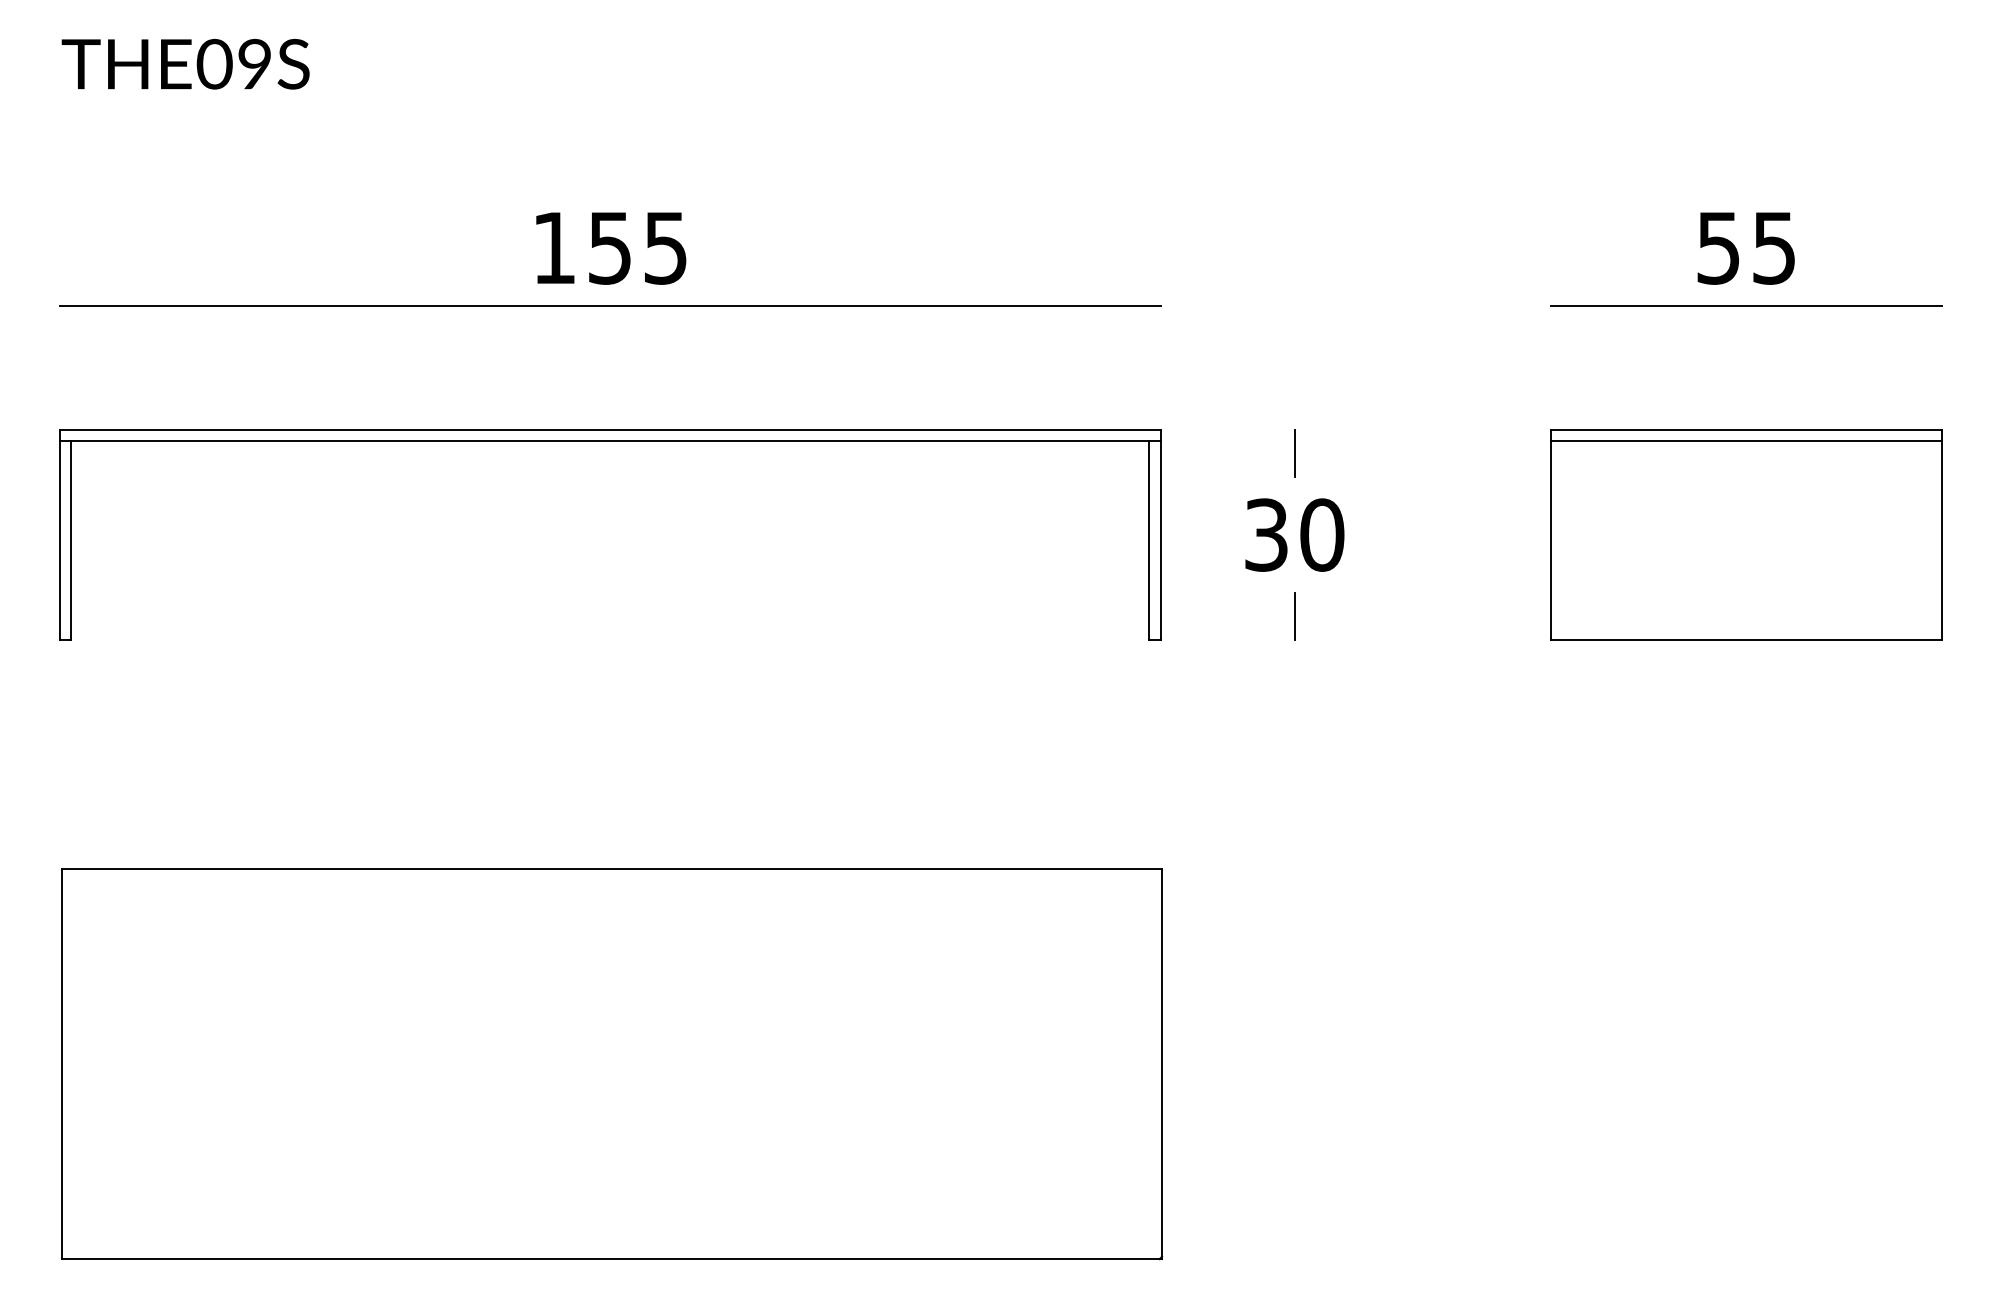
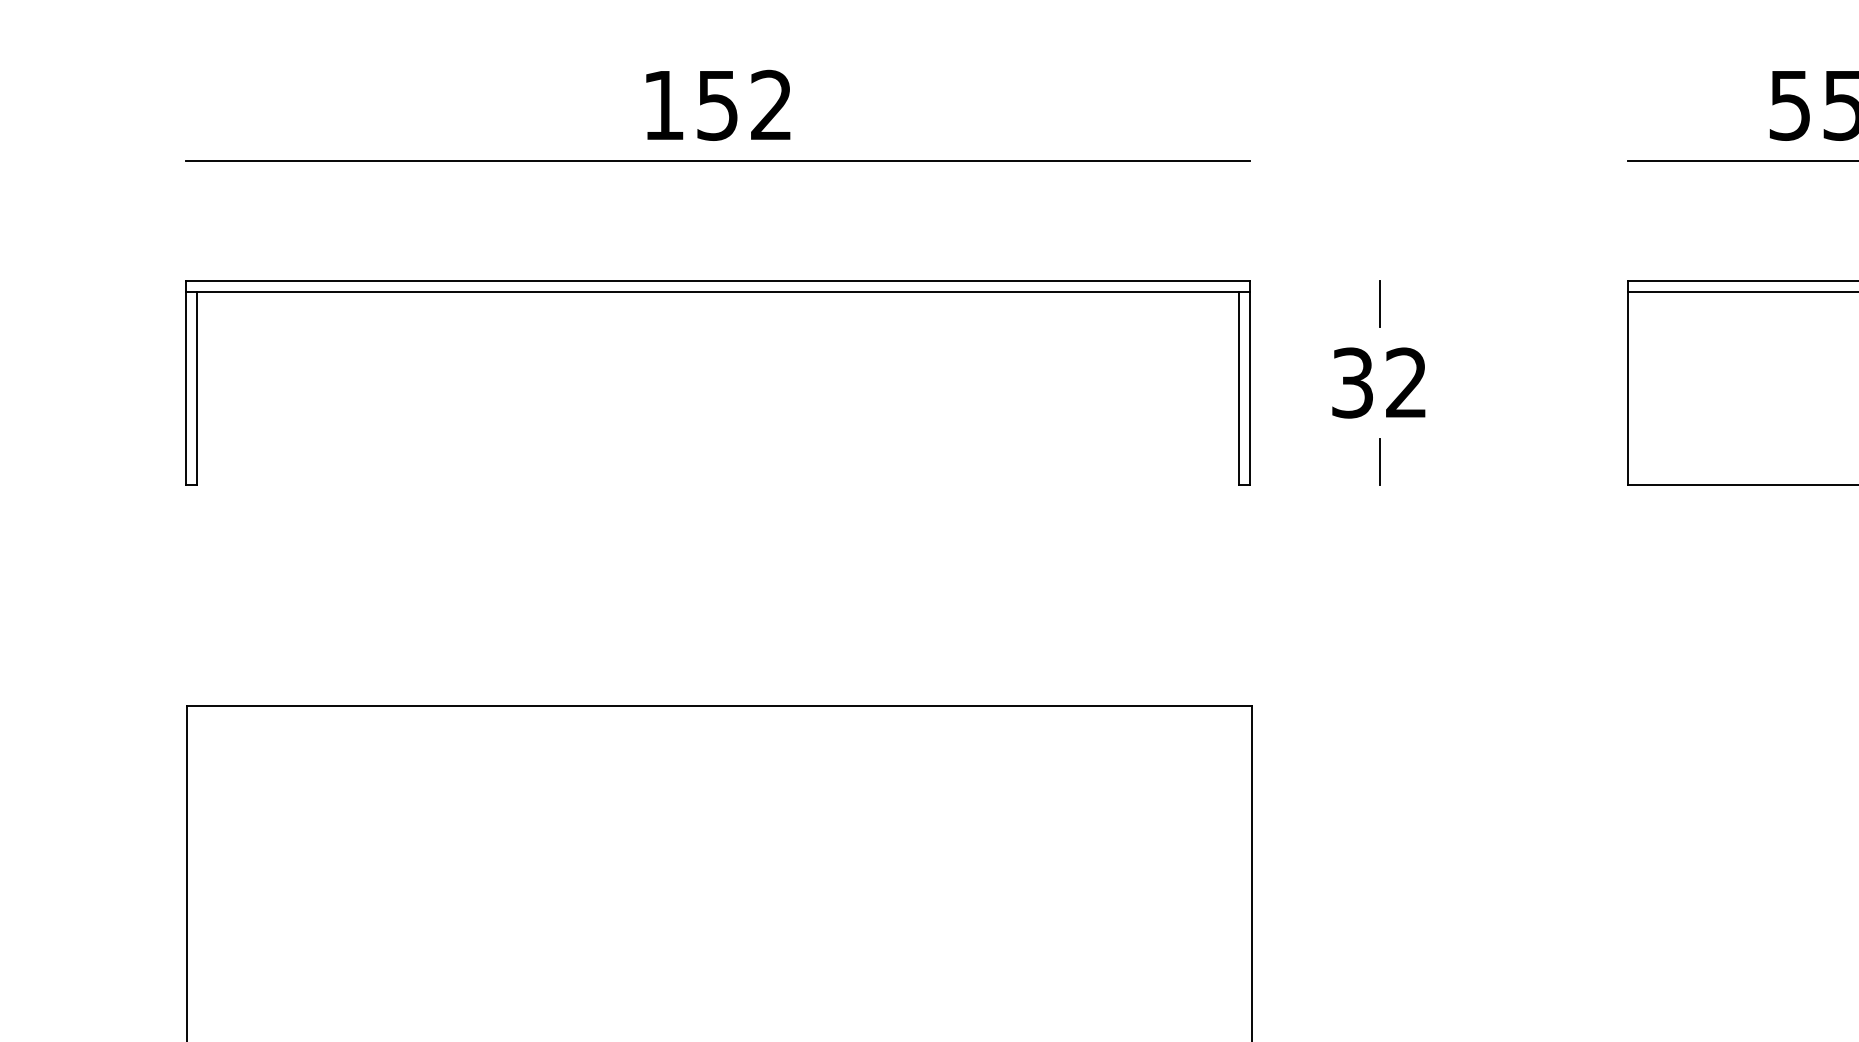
text: (665, 247) -> (771, 104), 155 -> 152
text: (1322, 534) -> (1406, 382), 30 -> 32

